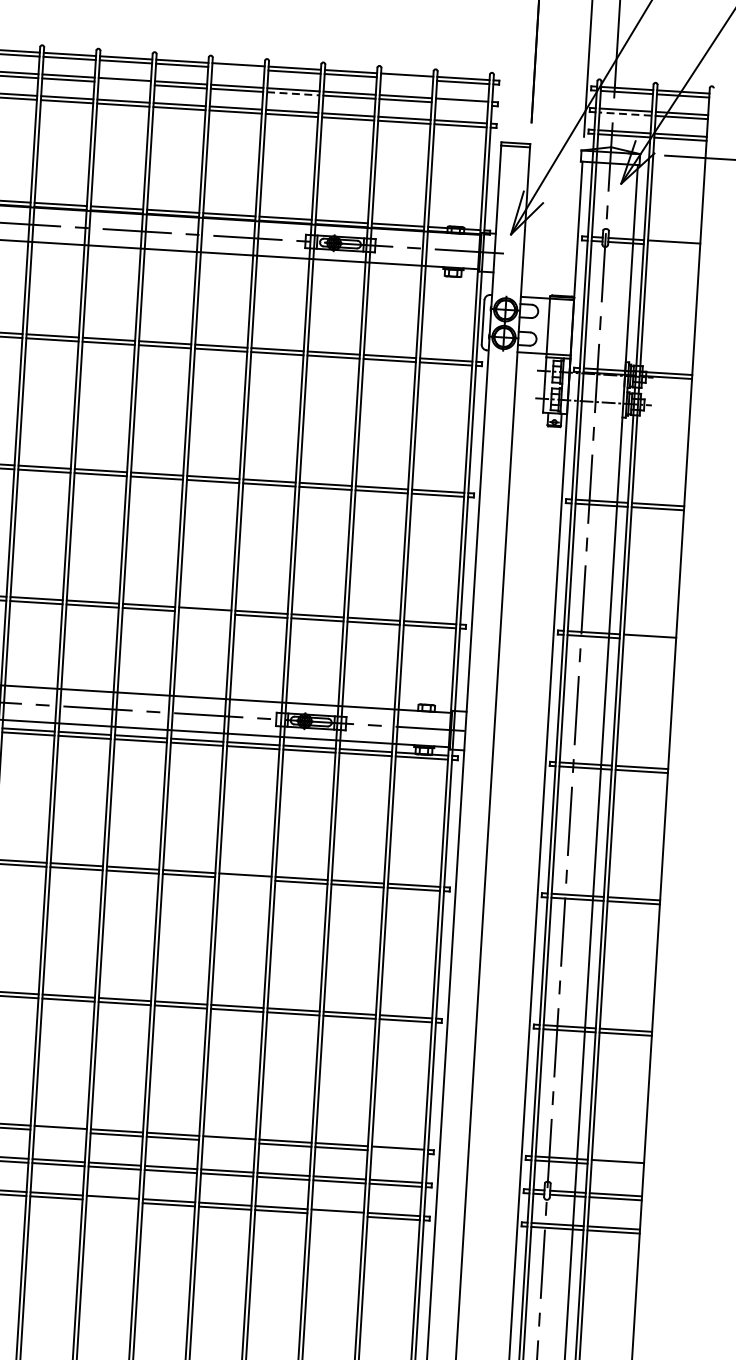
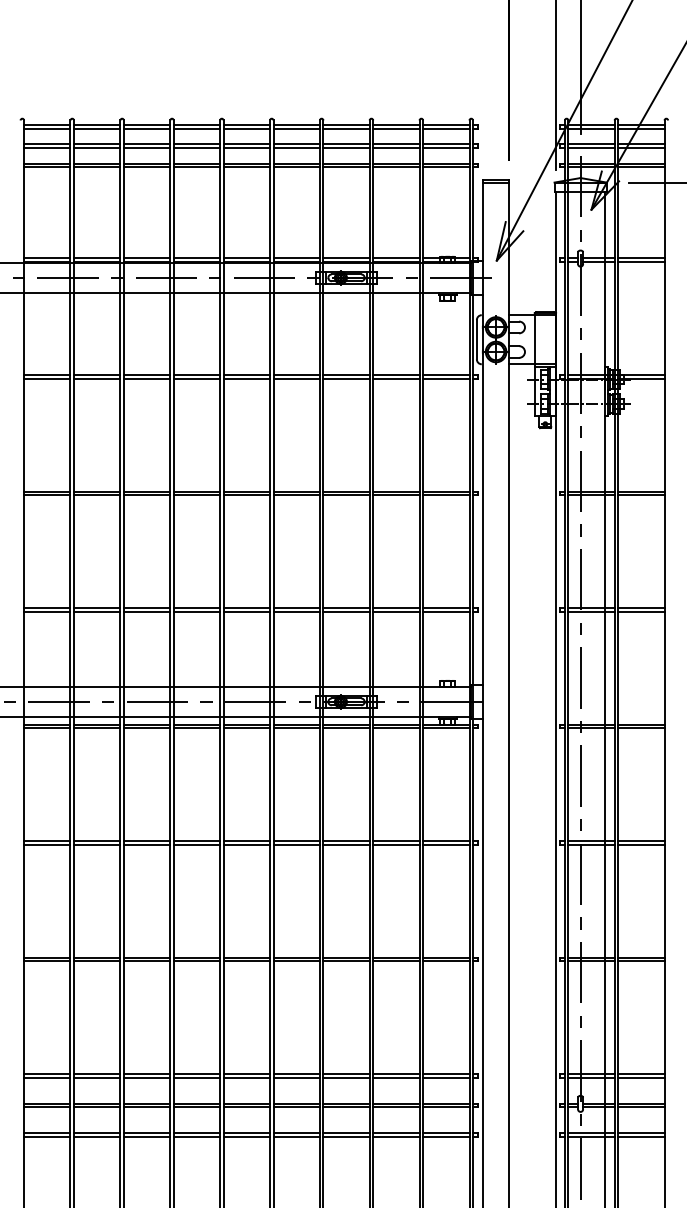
line: (238, 68) -> (246, 128), added
line: (407, 78) -> (396, 128), added
line: (123, 83) -> (146, 148), added
line: (294, 94) -> (297, 148), dashed -> solid
line: (462, 104) -> (446, 148), added
line: (625, 114) -> (591, 148), dashed -> solid
line: (674, 245) -> (641, 261), added
line: (204, 612) -> (246, 611), added
line: (649, 640) -> (641, 611), added
line: (245, 878) -> (296, 844), added
line: (59, 1131) -> (146, 1077), added
line: (228, 1141) -> (296, 1077), added
line: (398, 1151) -> (446, 1077), added
line: (617, 1165) -> (641, 1077), added
line: (112, 1201) -> (196, 1136), added
line: (337, 1214) -> (396, 1136), added

